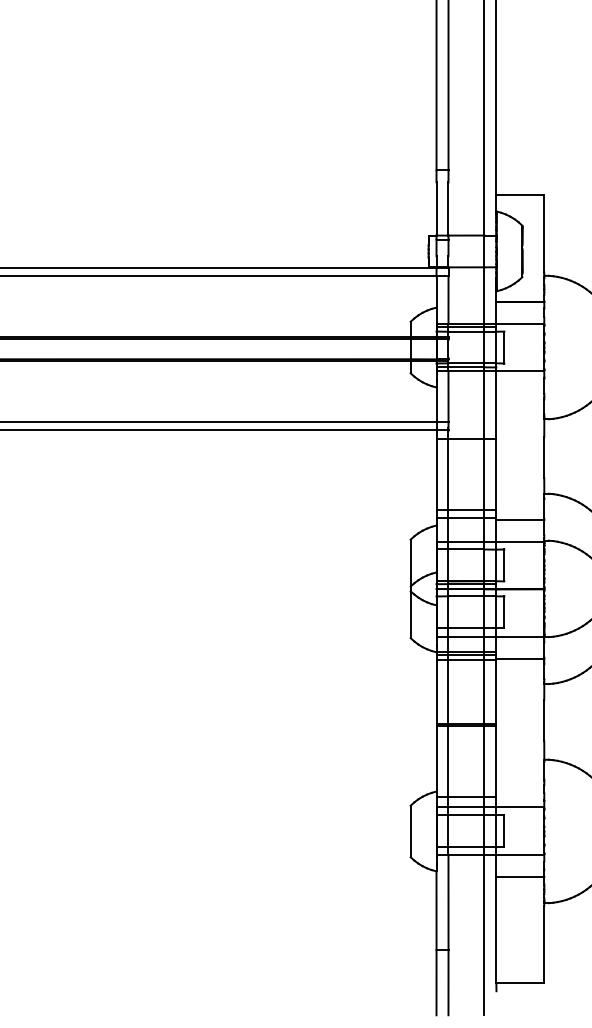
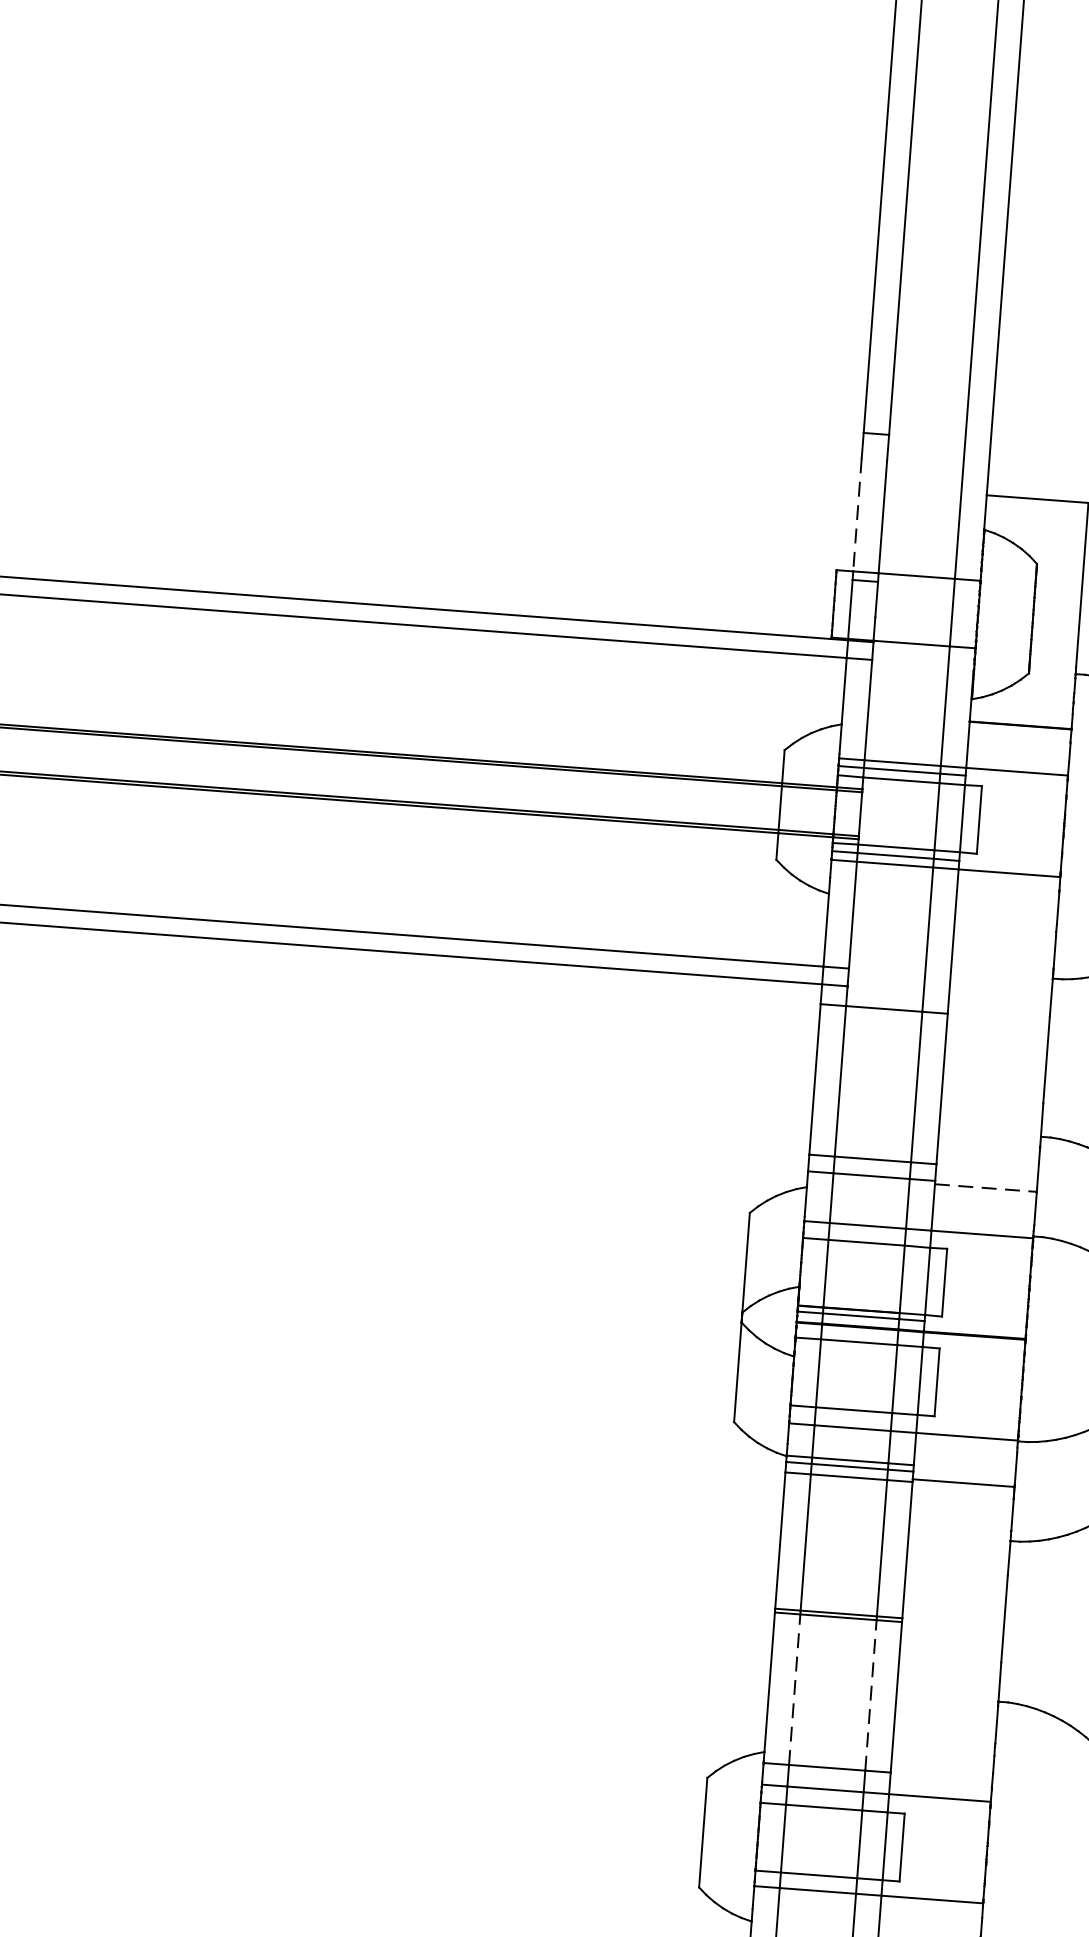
line: (436, 209) -> (857, 515), solid -> dashed
line: (520, 519) -> (986, 1187), solid -> dashed
line: (448, 760) -> (794, 1687), solid -> dashed
line: (484, 760) -> (871, 1693), solid -> dashed

